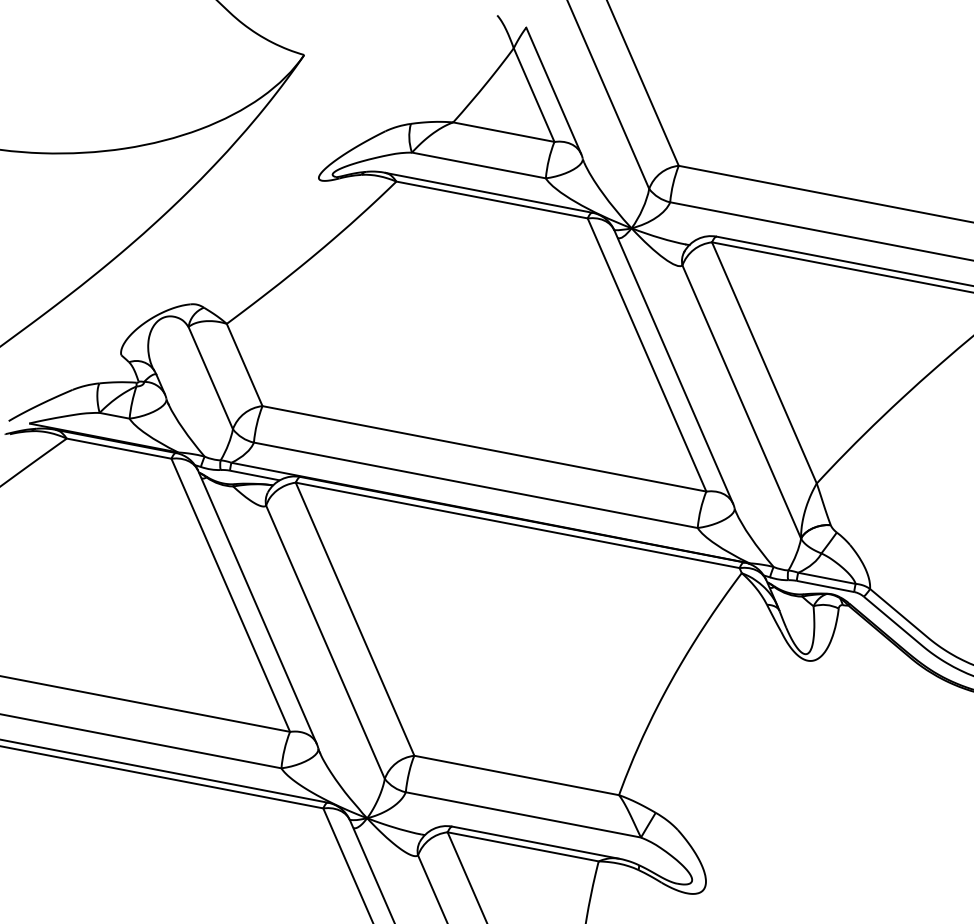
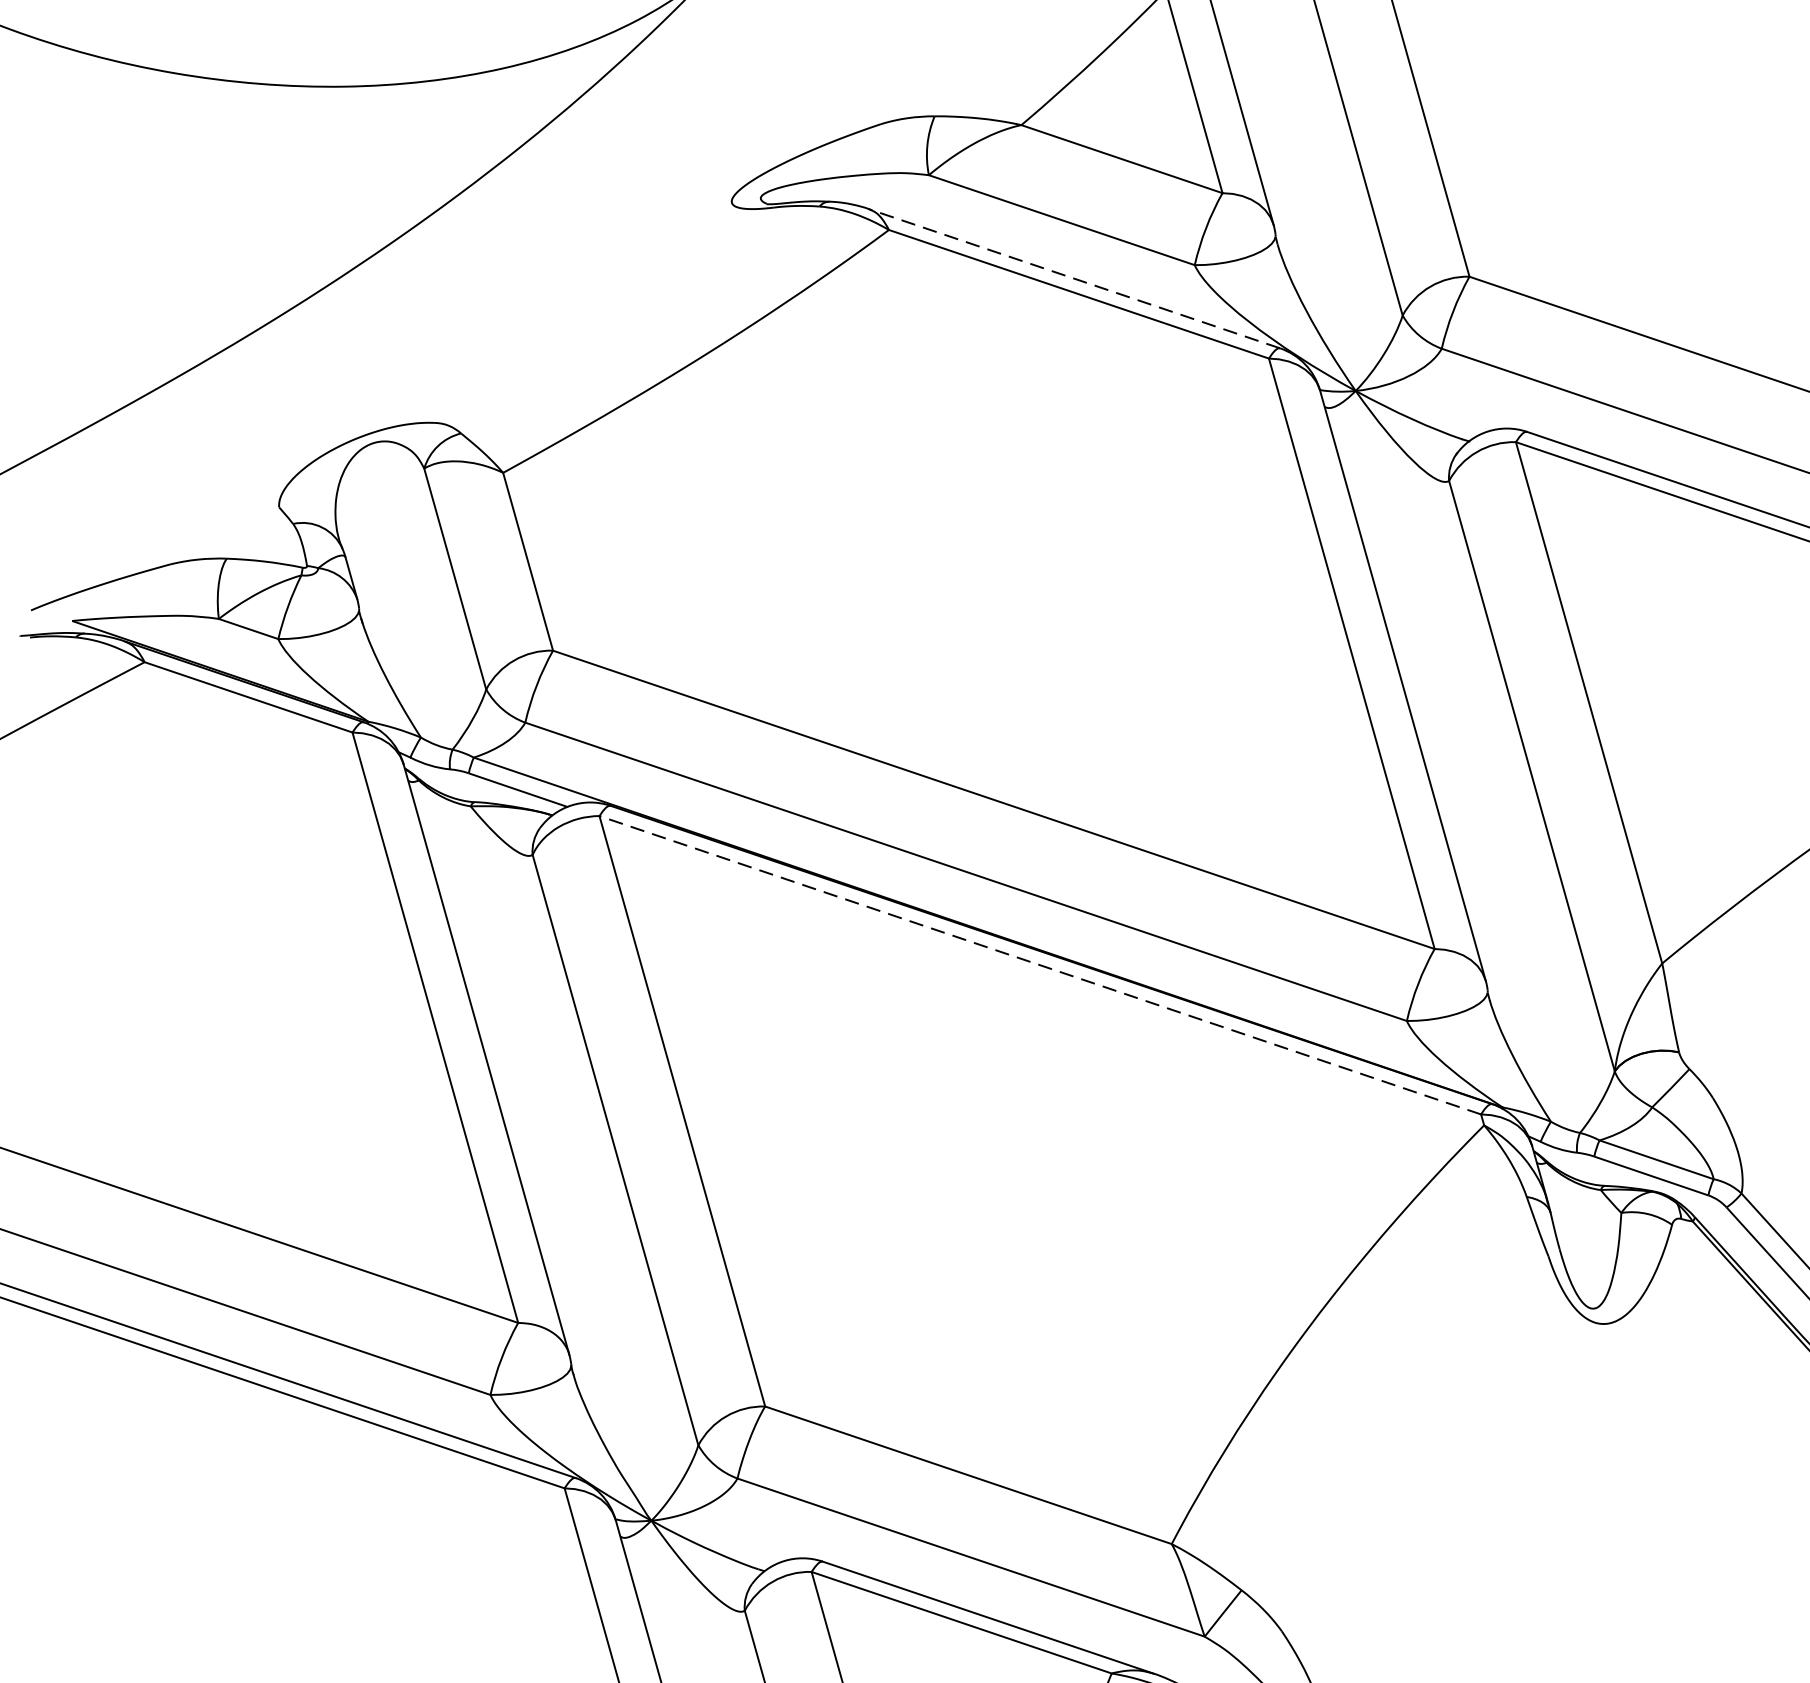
line: (488, 192) -> (1073, 277), solid -> dashed
line: (517, 525) -> (1039, 965), solid -> dashed

